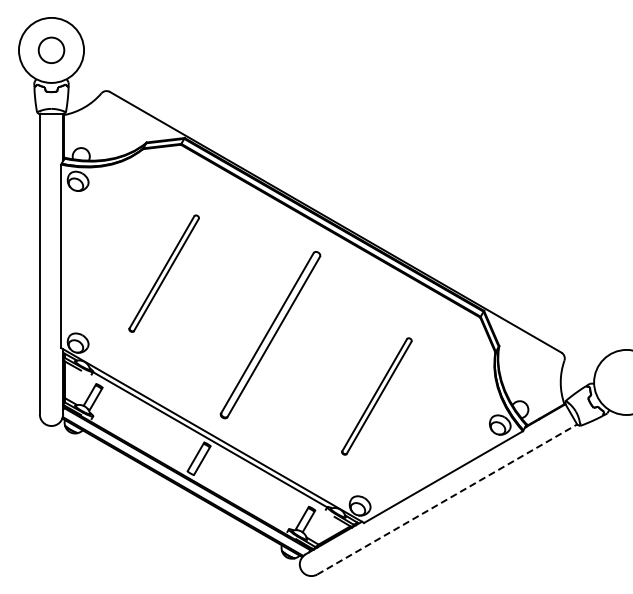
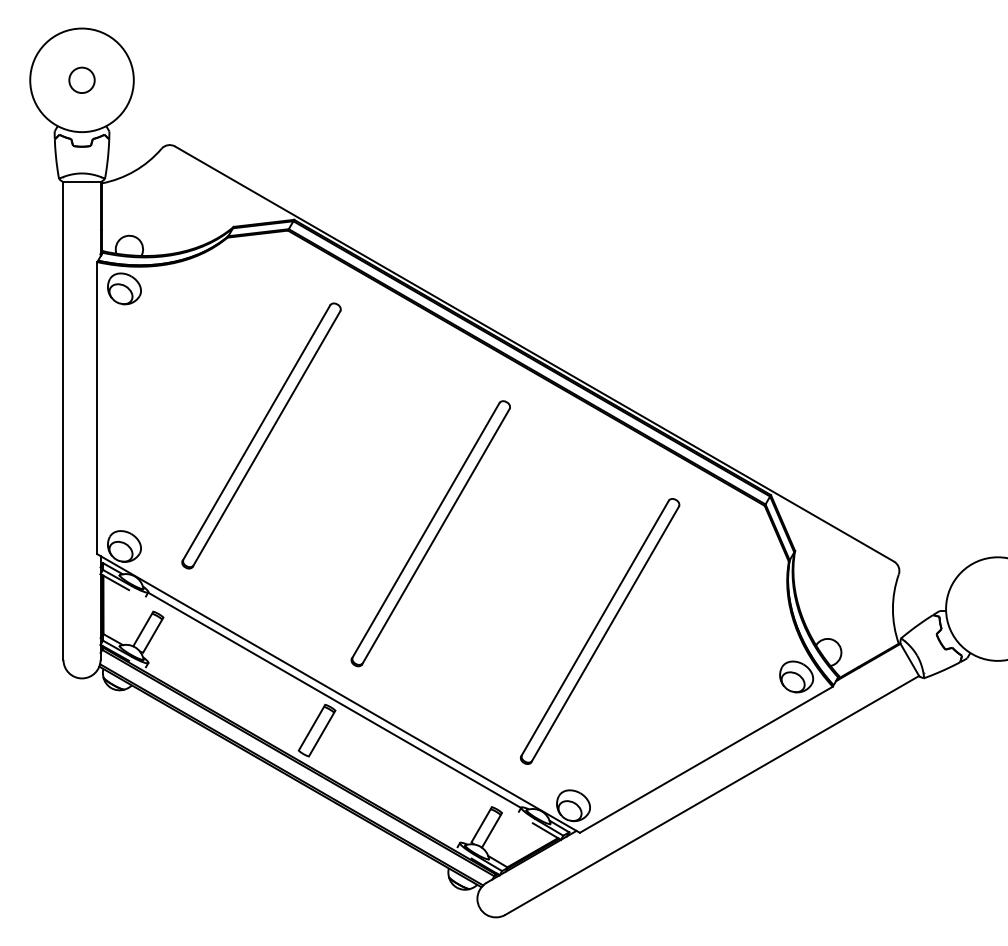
circle: (51, 50) -> (82, 80), size x0.62
part: (163, 273) -> (260, 435), size x1.43
part: (376, 396) -> (599, 631), size x1.43
line: (447, 499) -> (712, 795), dashed -> solid

